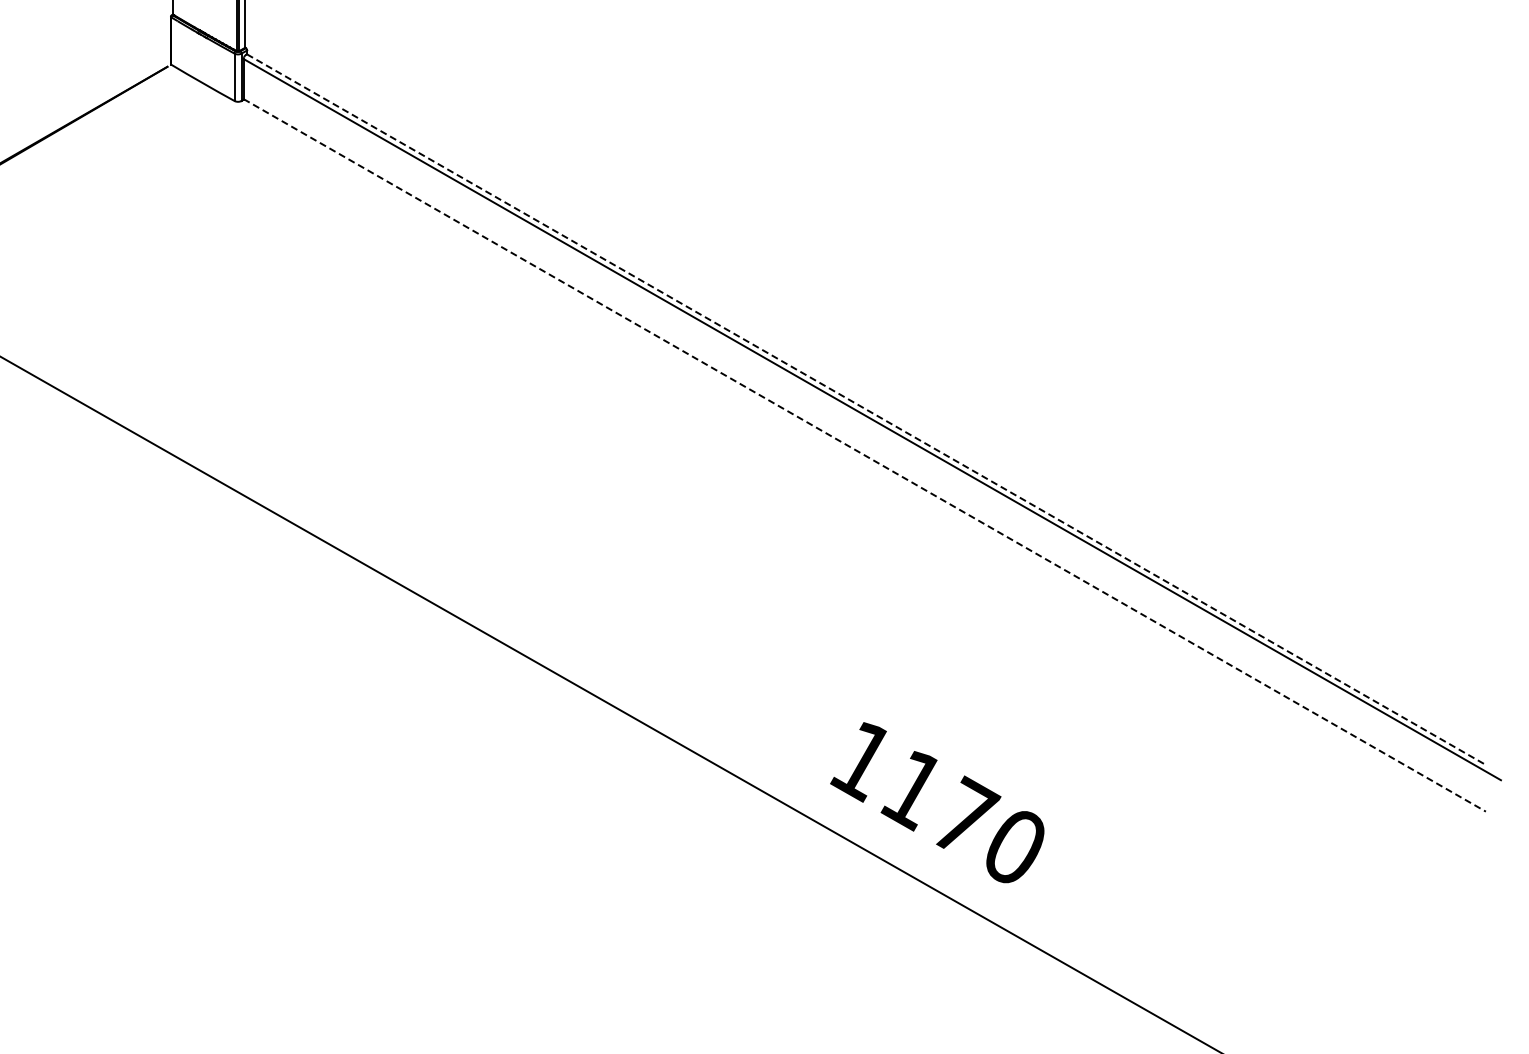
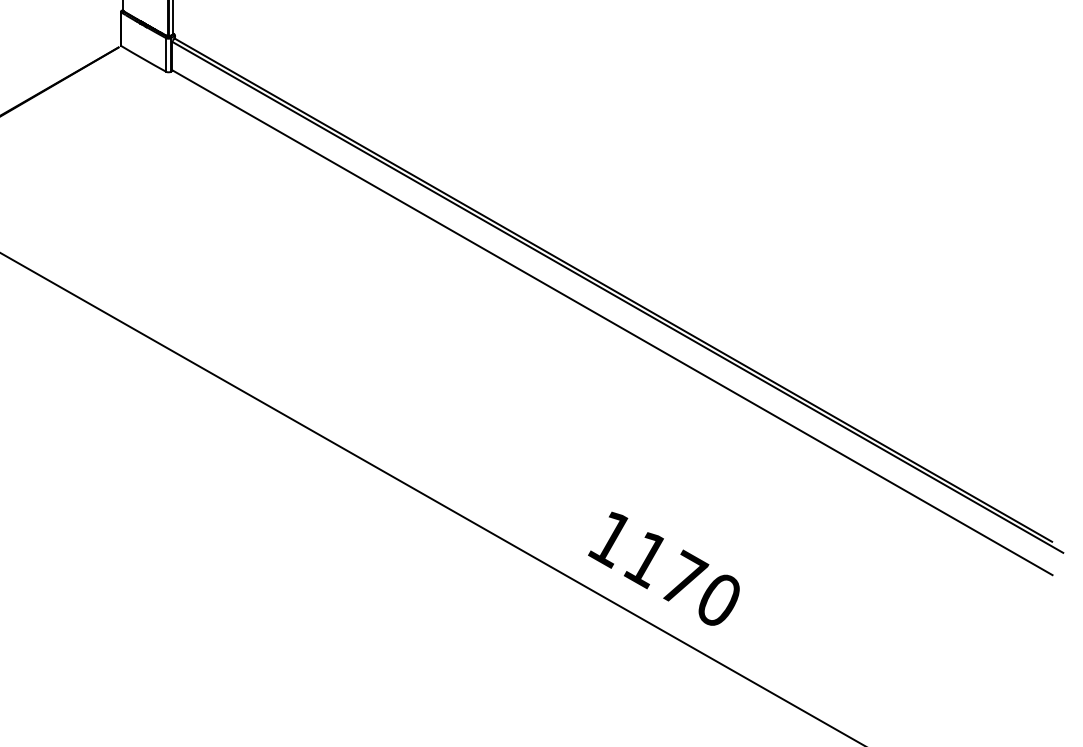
line: (866, 409) -> (613, 290), dashed -> solid
line: (865, 455) -> (613, 322), dashed -> solid

